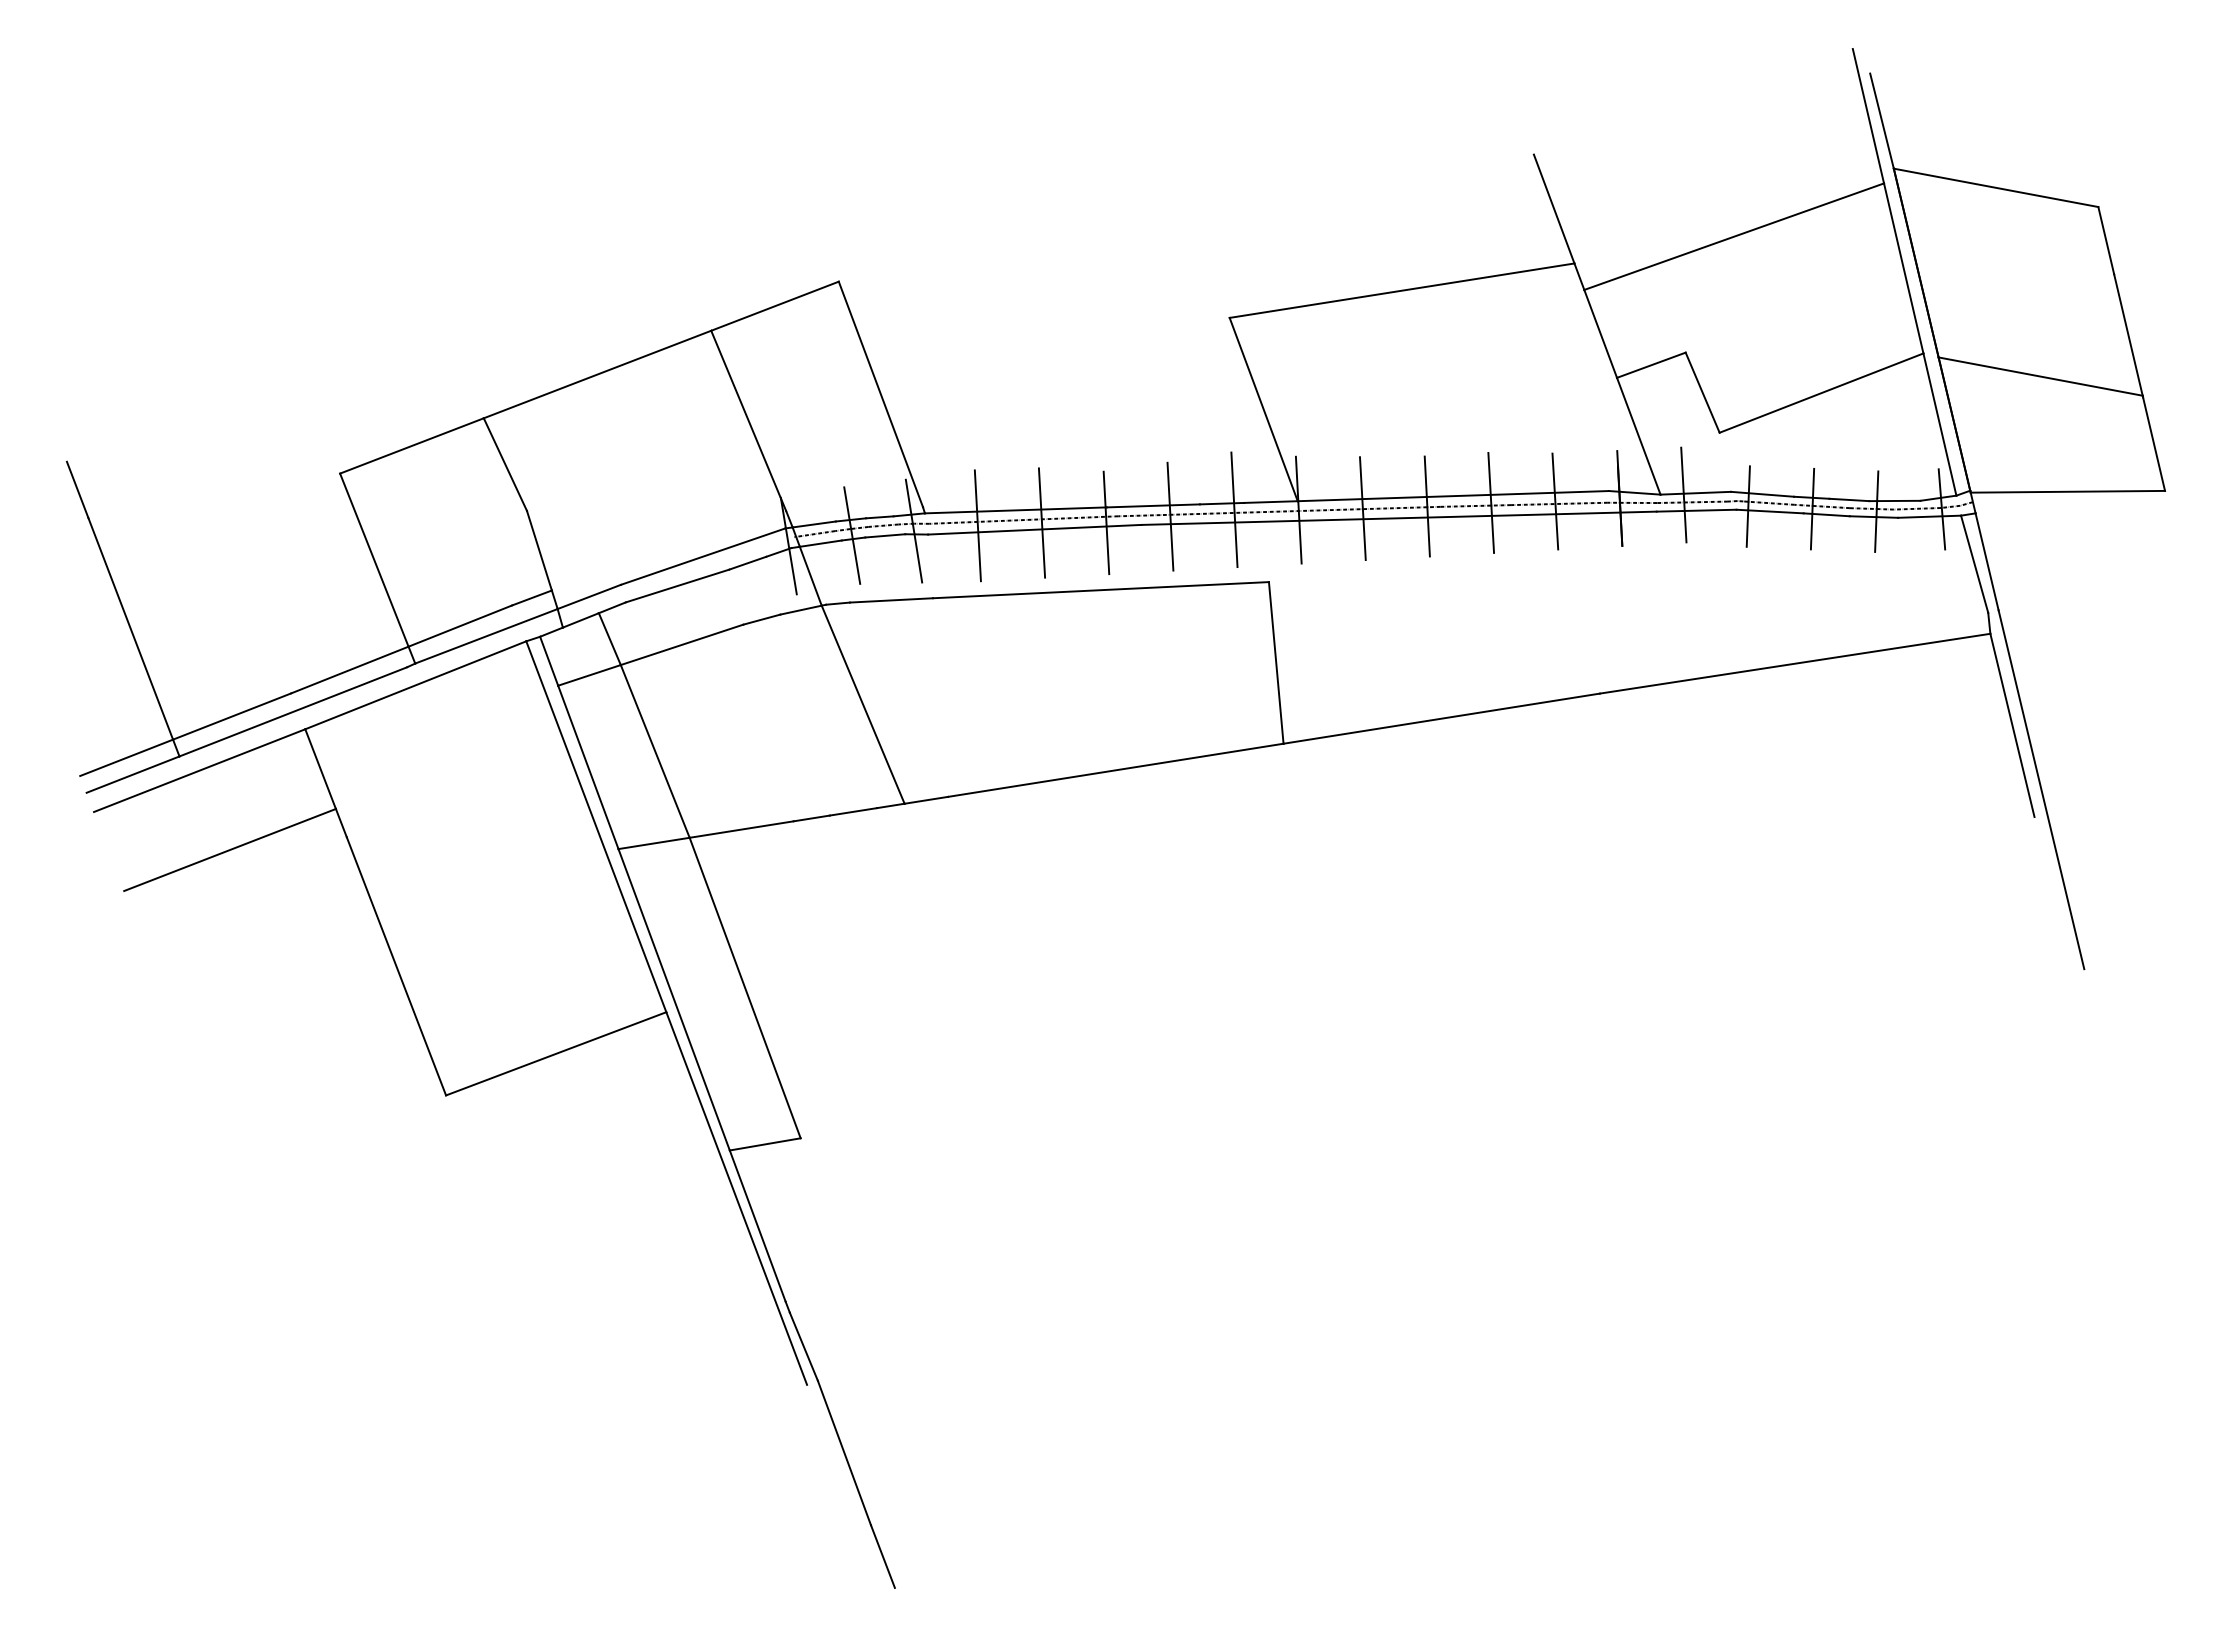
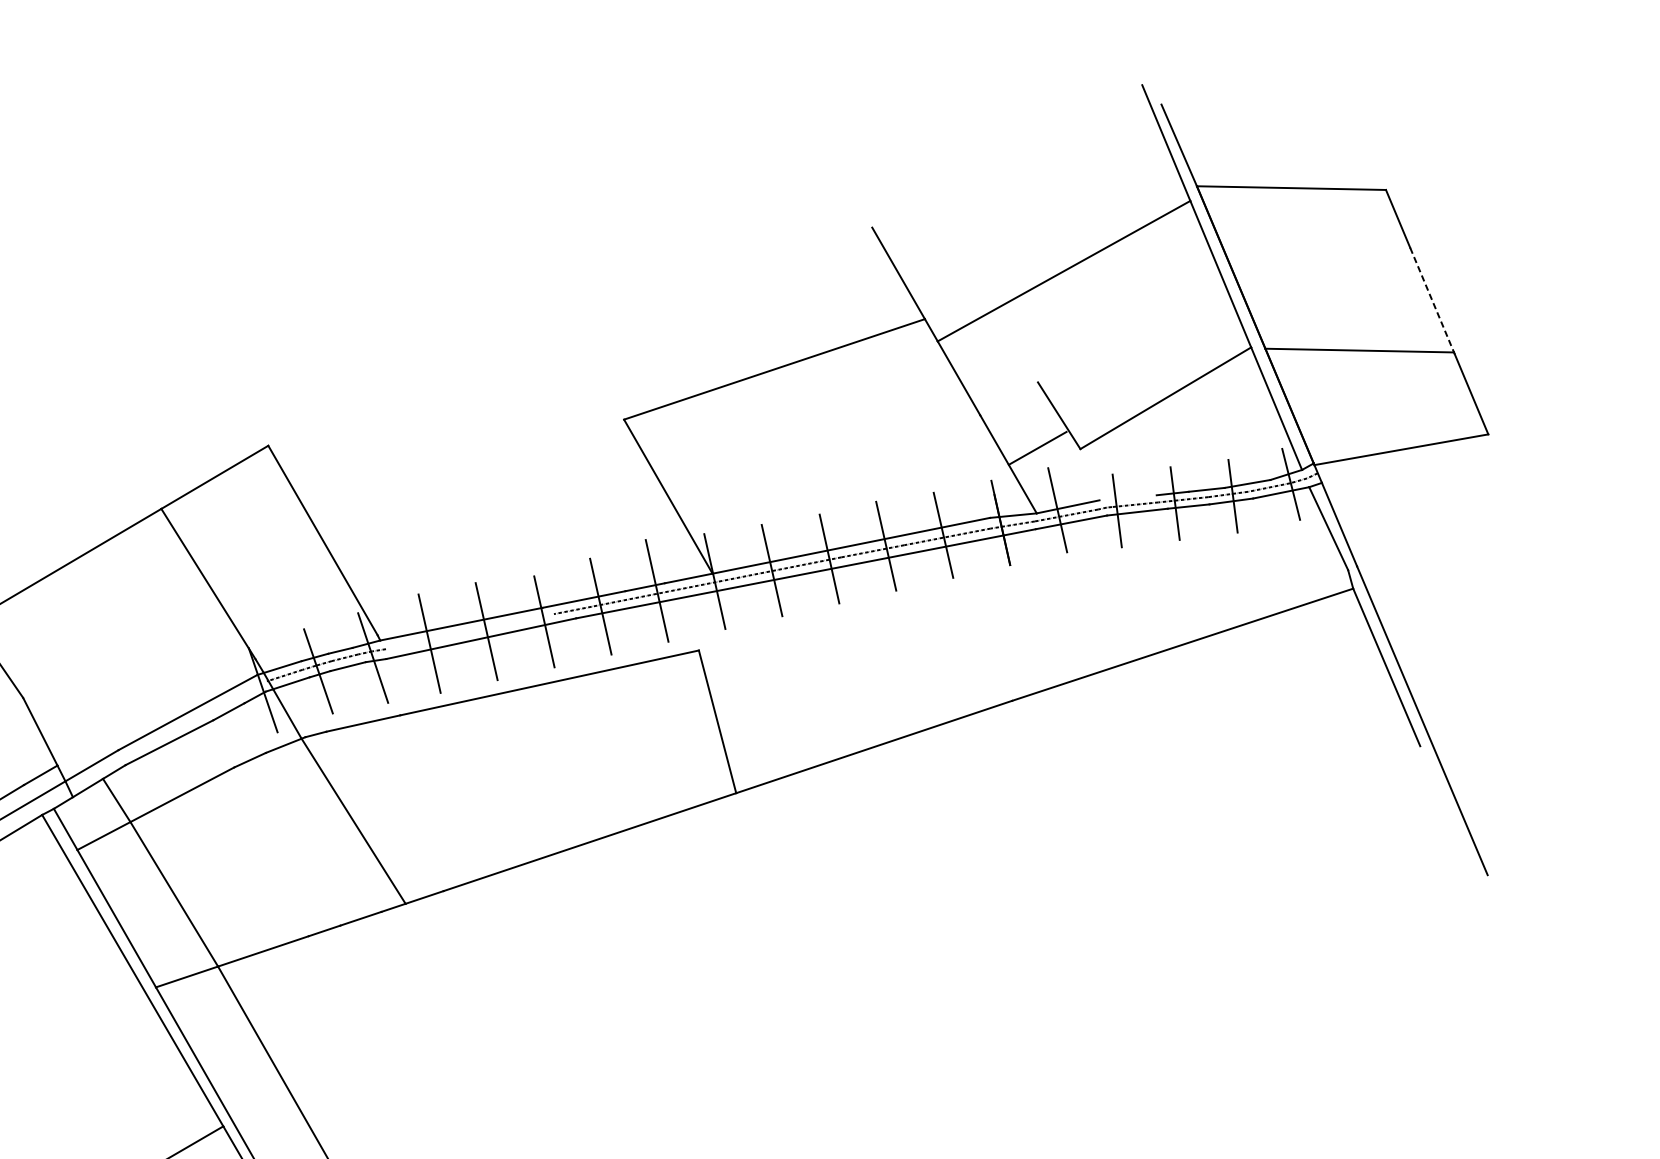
line: (2128, 335) -> (1432, 300), solid -> dashed
line: (1651, 364) -> (1037, 447), moved
line: (1762, 493) -> (1127, 497), removed
line: (1023, 519) -> (469, 631), removed

